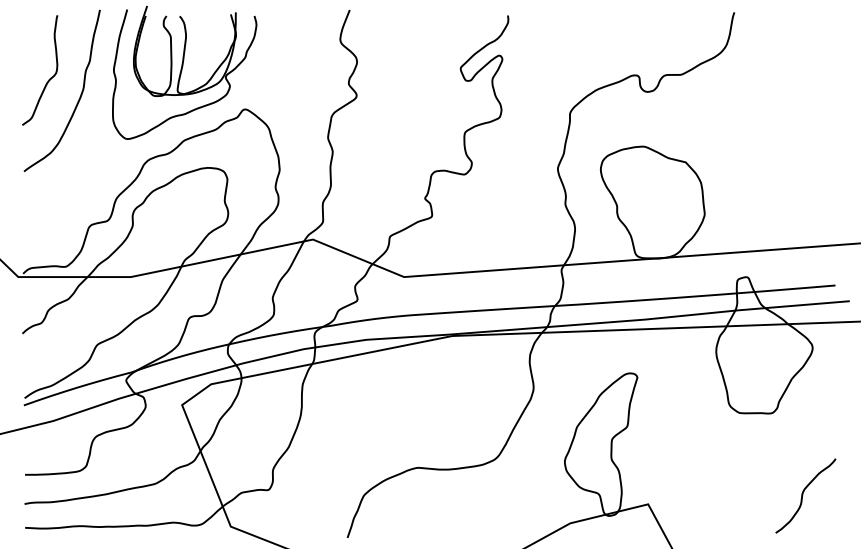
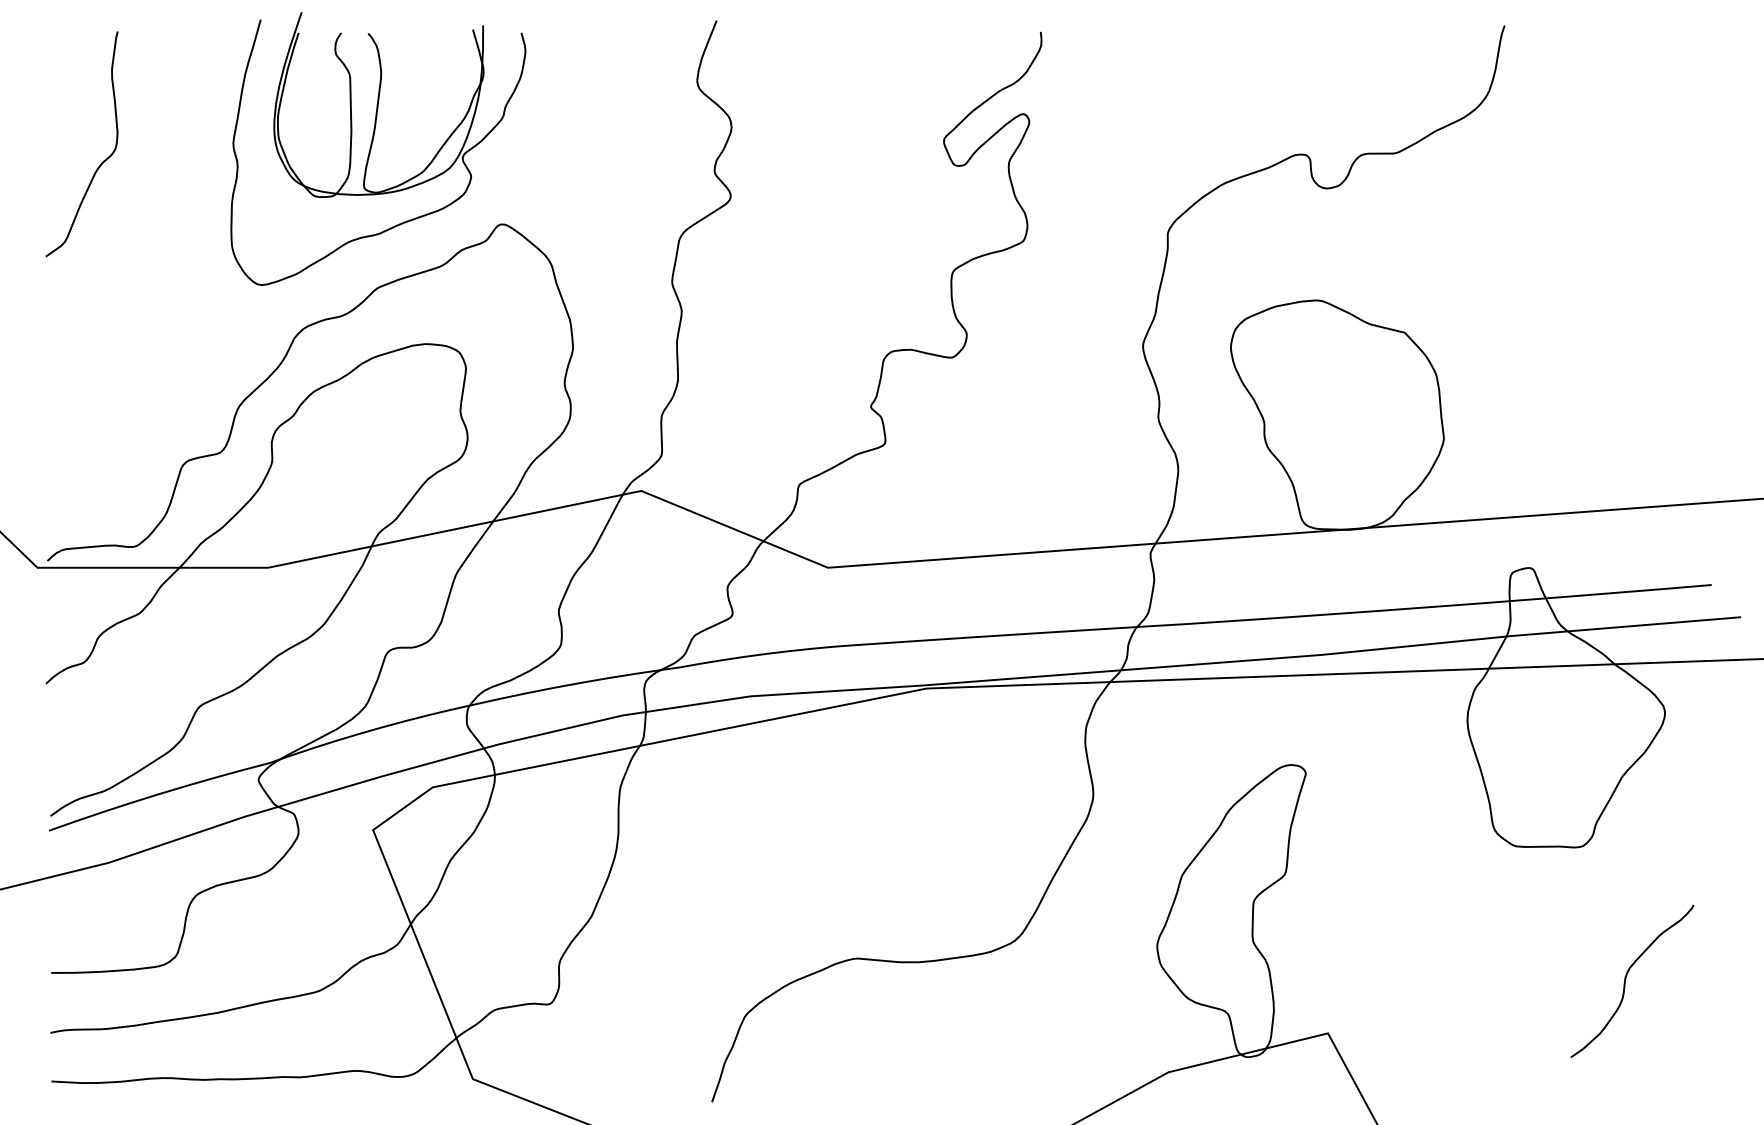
curve: (79, 96) -> (162, 197), removed
curve: (803, 495) -> (1627, 980), moved

